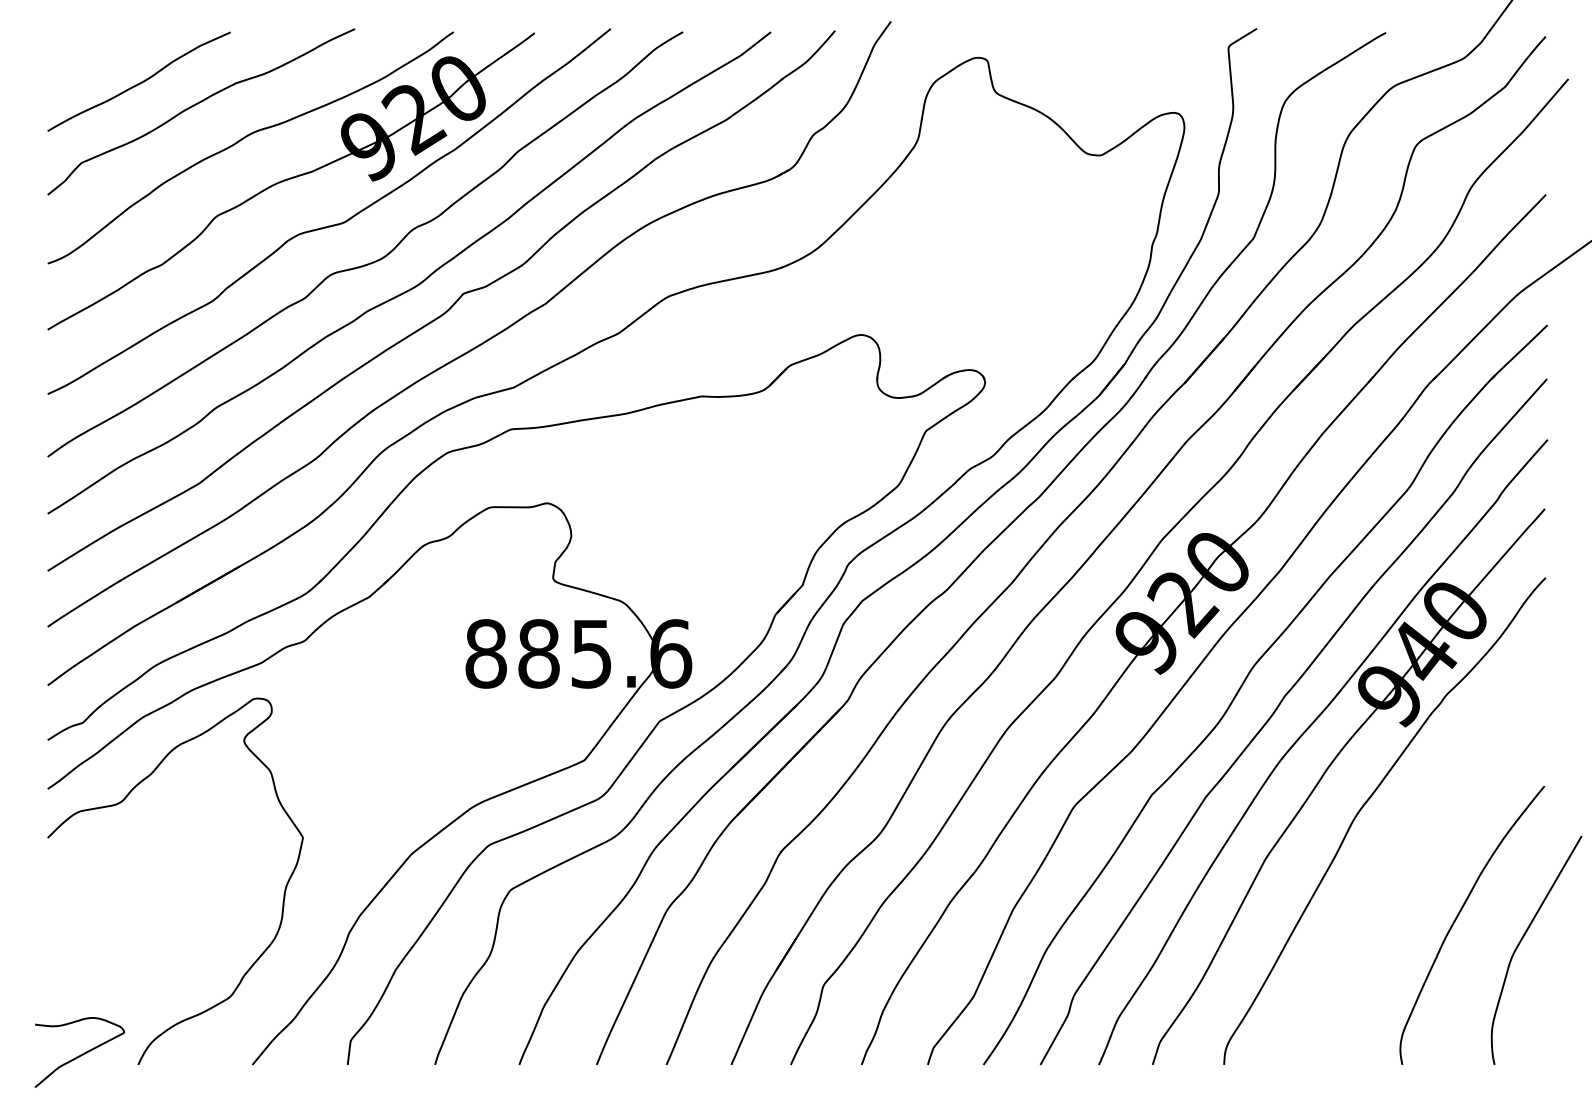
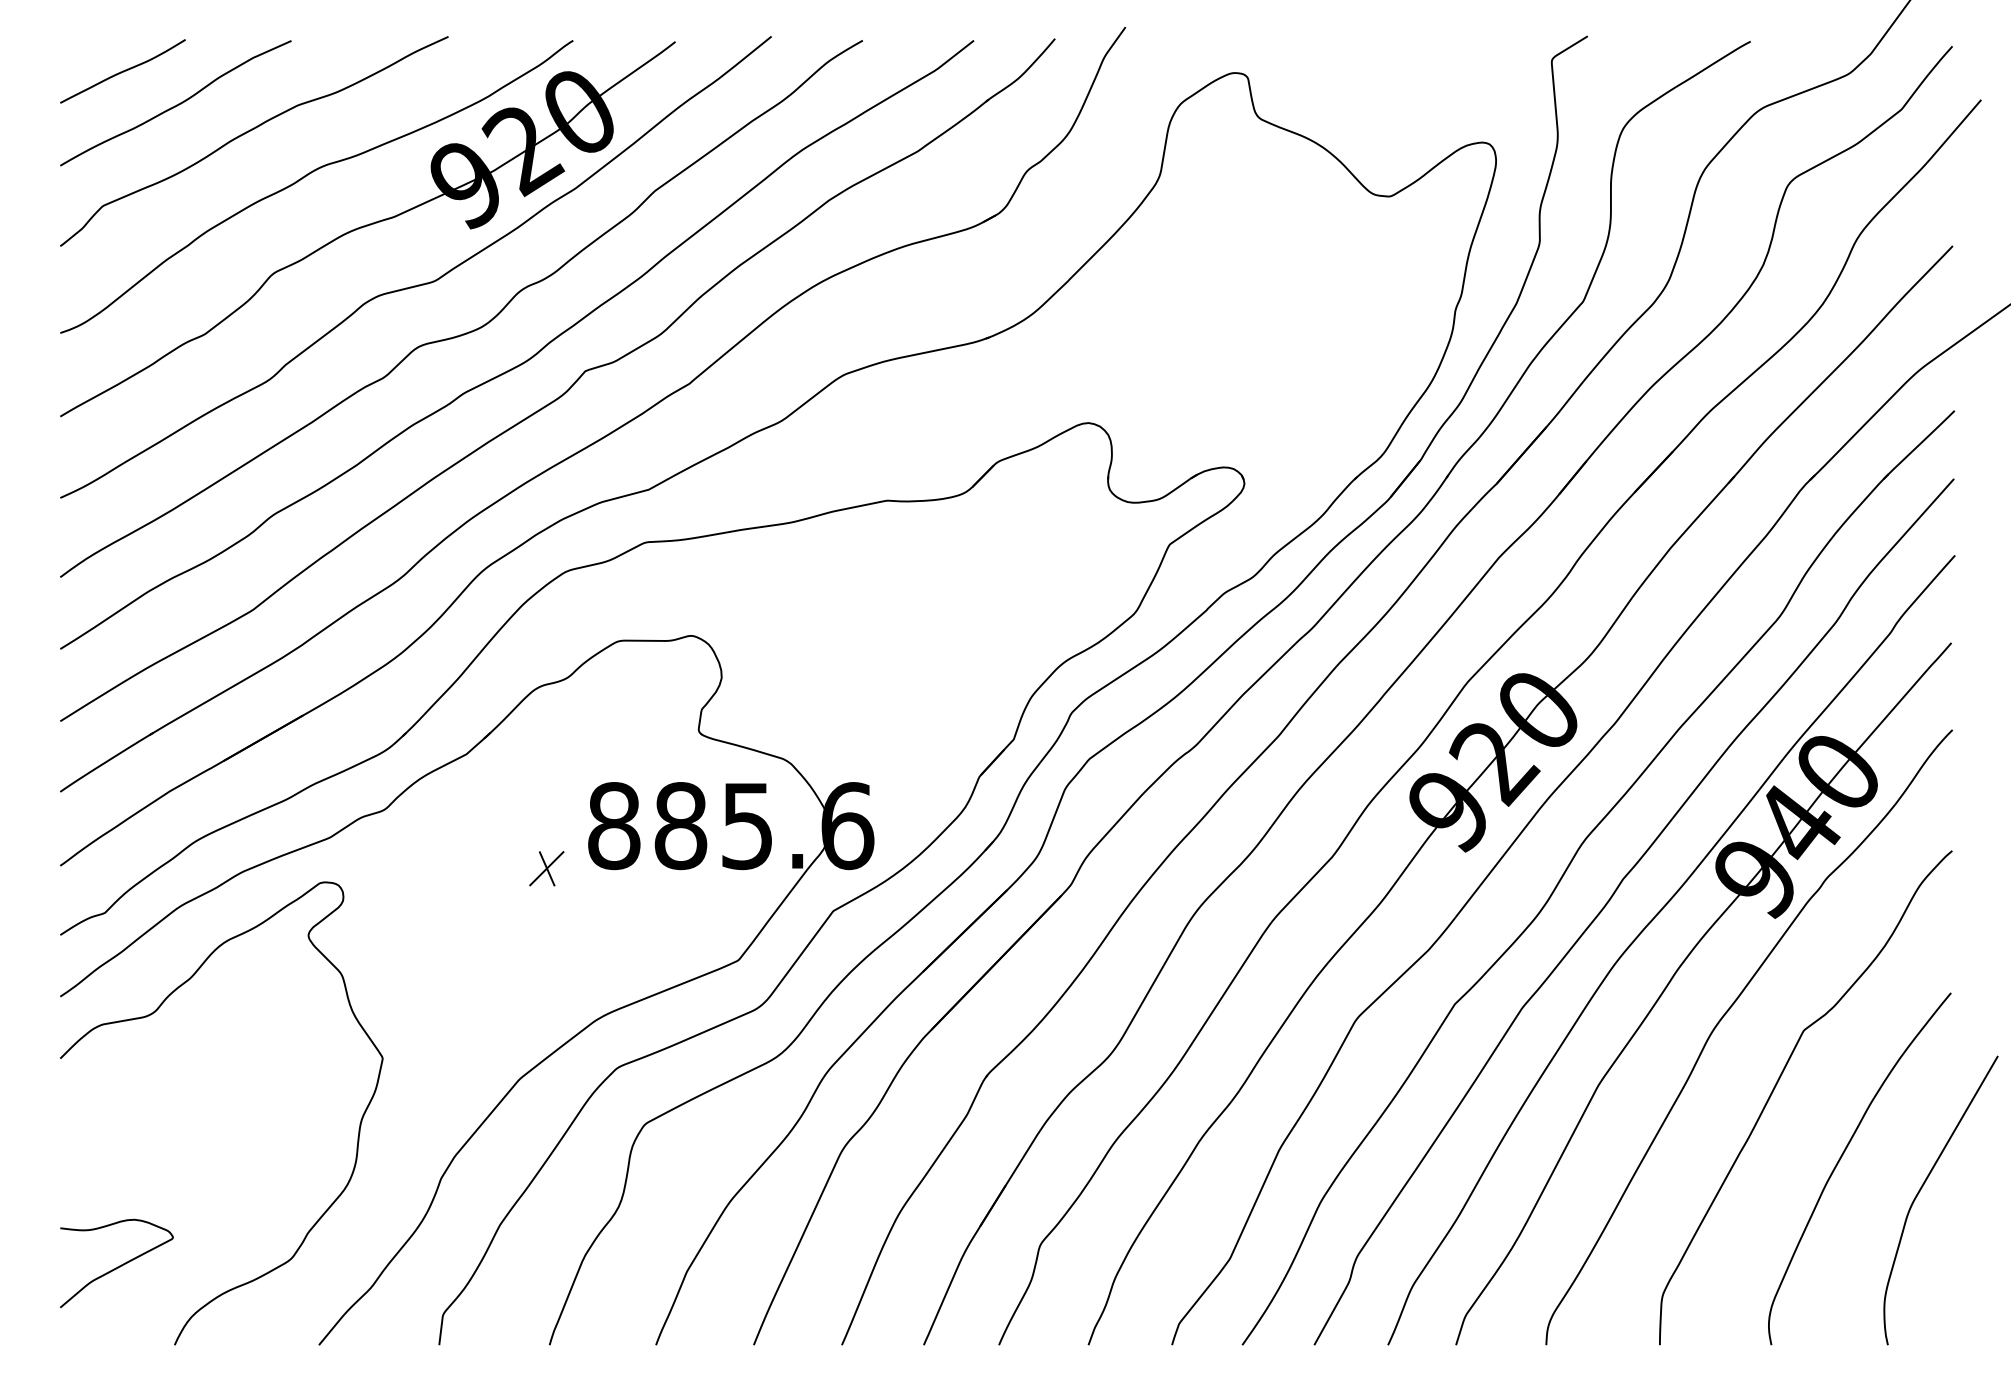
curve: (96, 56) -> (122, 71), added
part: (432, 687) -> (546, 868), added
curve: (1407, 858) -> (1777, 1084), added
curve: (80, 1054) -> (117, 1266), moved

